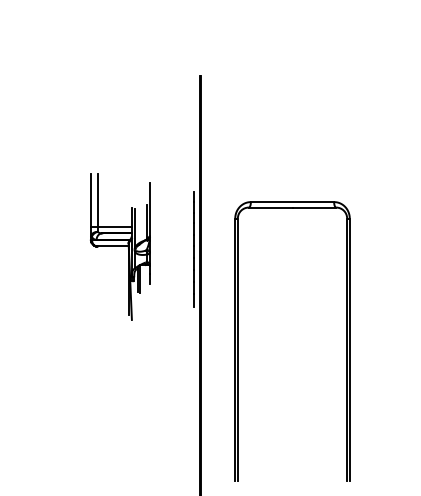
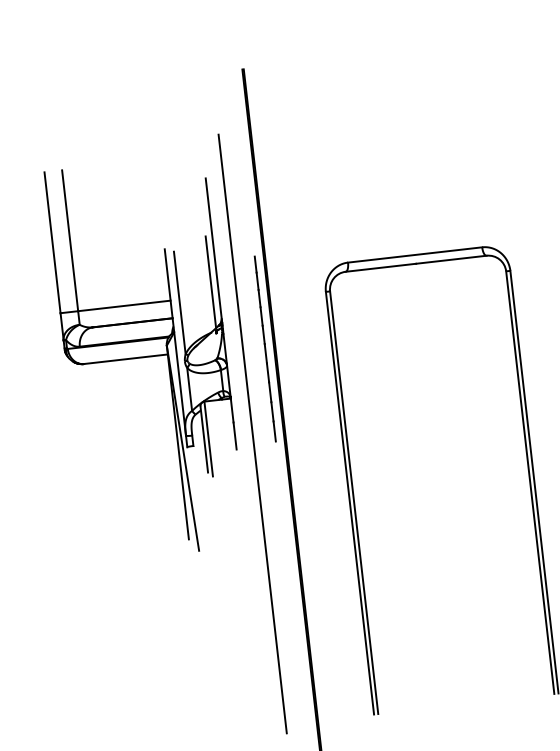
part: (120, 247) -> (146, 359), size x1.67
line: (180, 300) -> (252, 434), added

